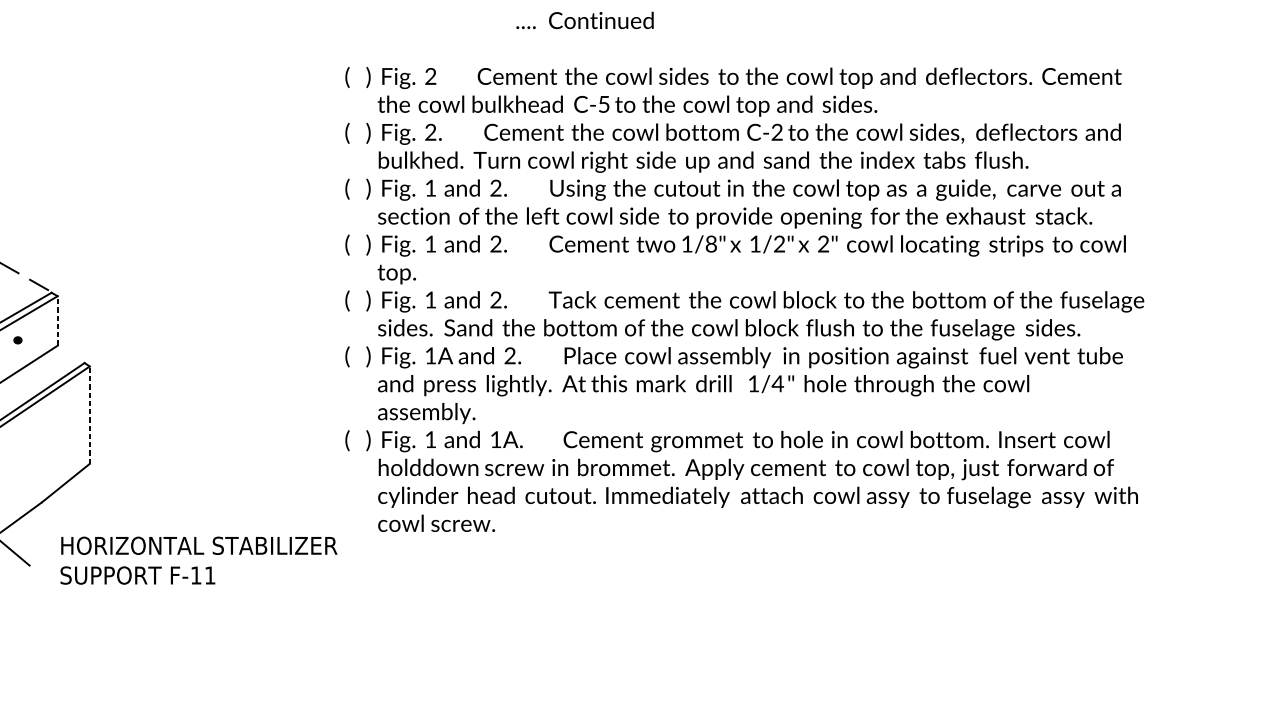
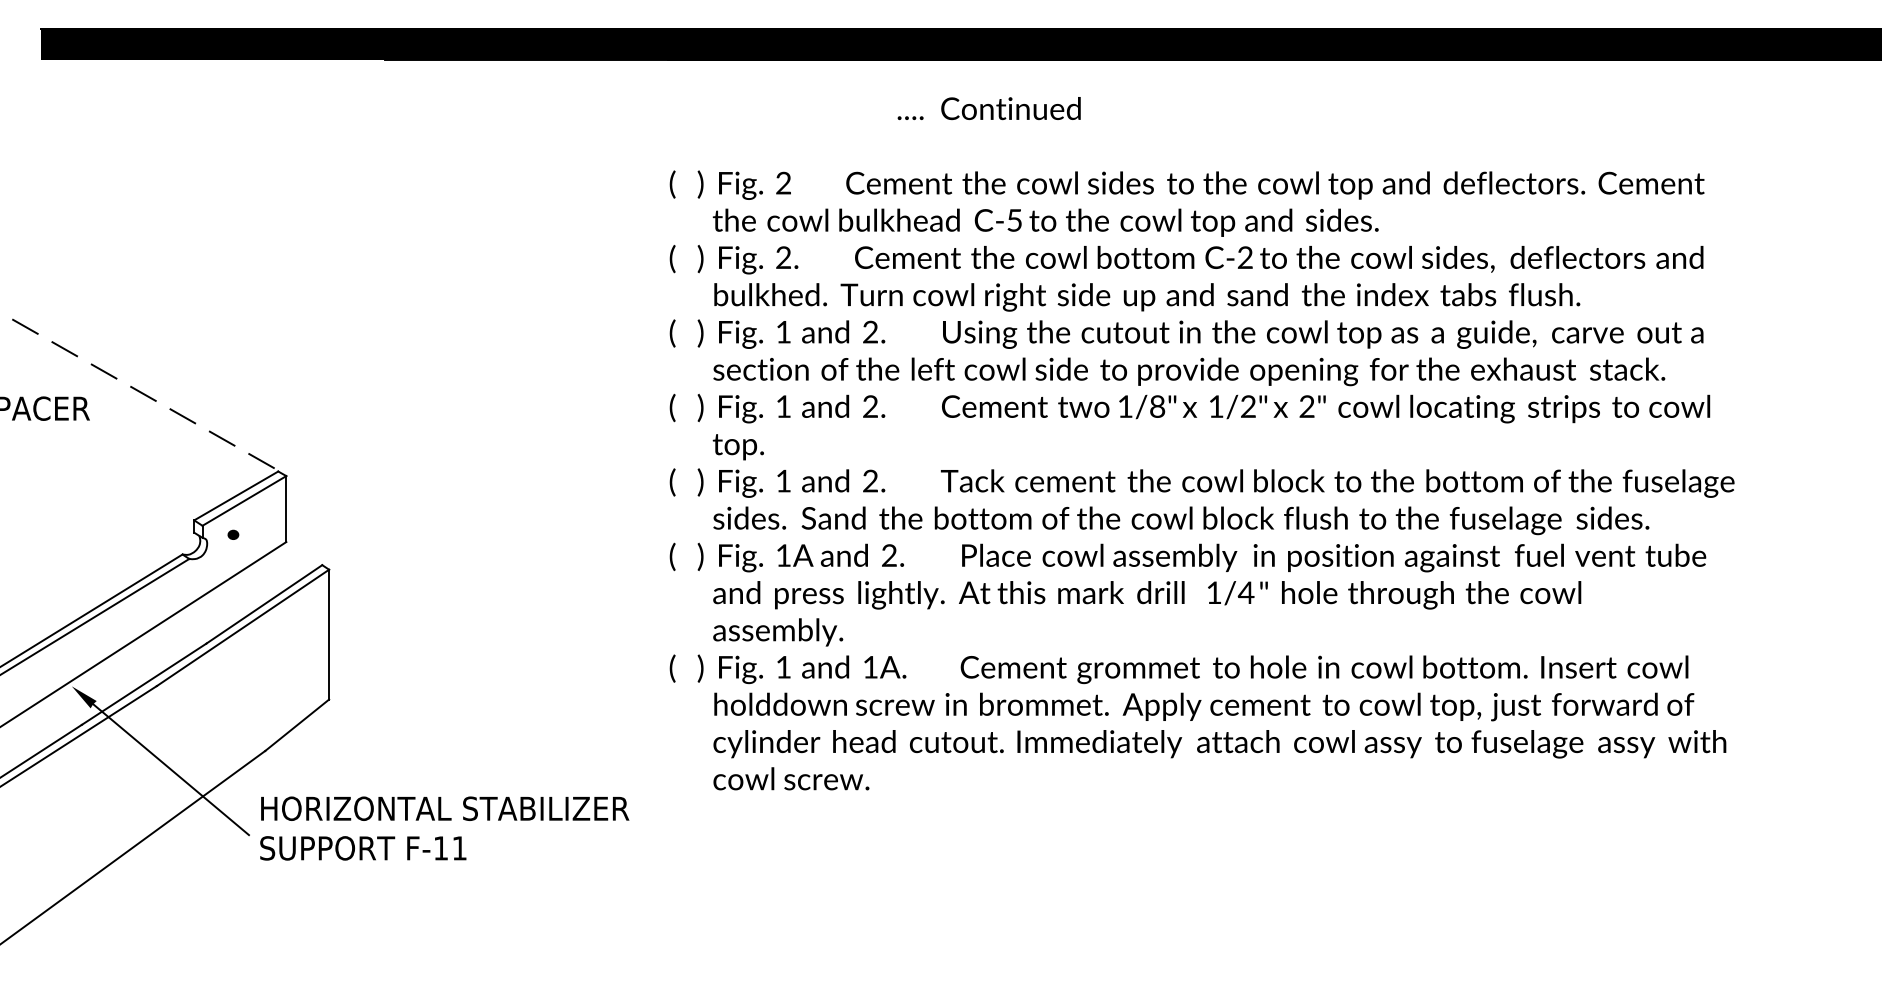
line: (57, 321) -> (286, 509), dashed -> solid
line: (90, 415) -> (329, 634), dashed -> solid
text: (198, 560) -> (444, 828), moved

